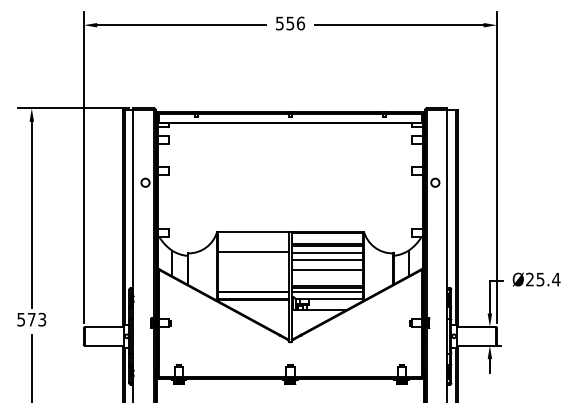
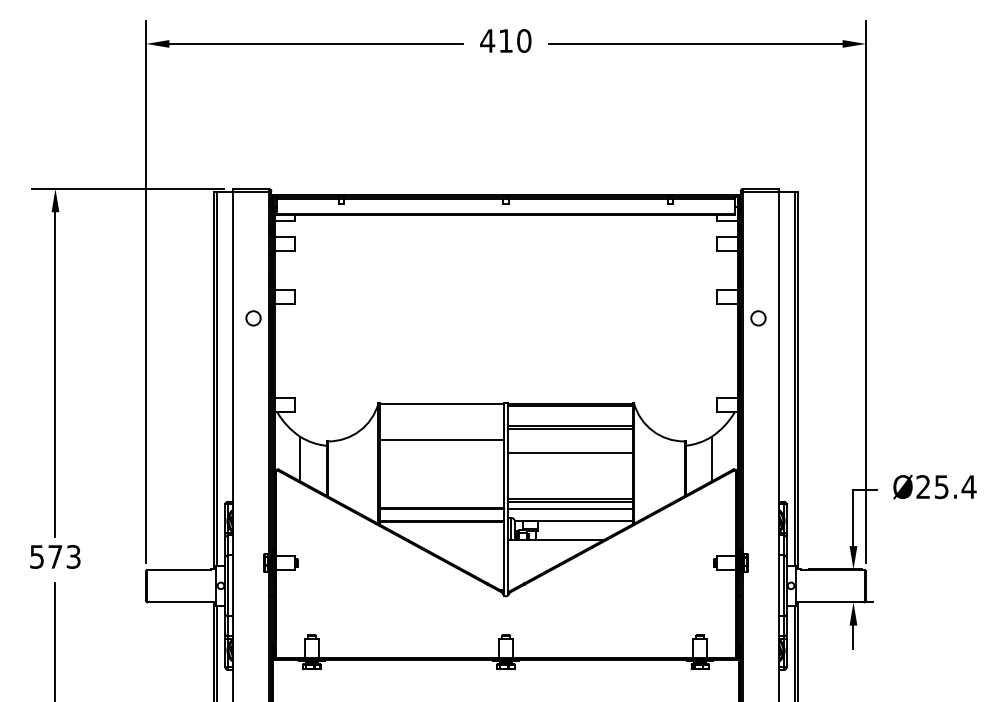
text: (290, 23) -> (506, 40), 556 -> 410
line: (327, 252) -> (570, 439), removed
line: (327, 269) -> (570, 469), removed

